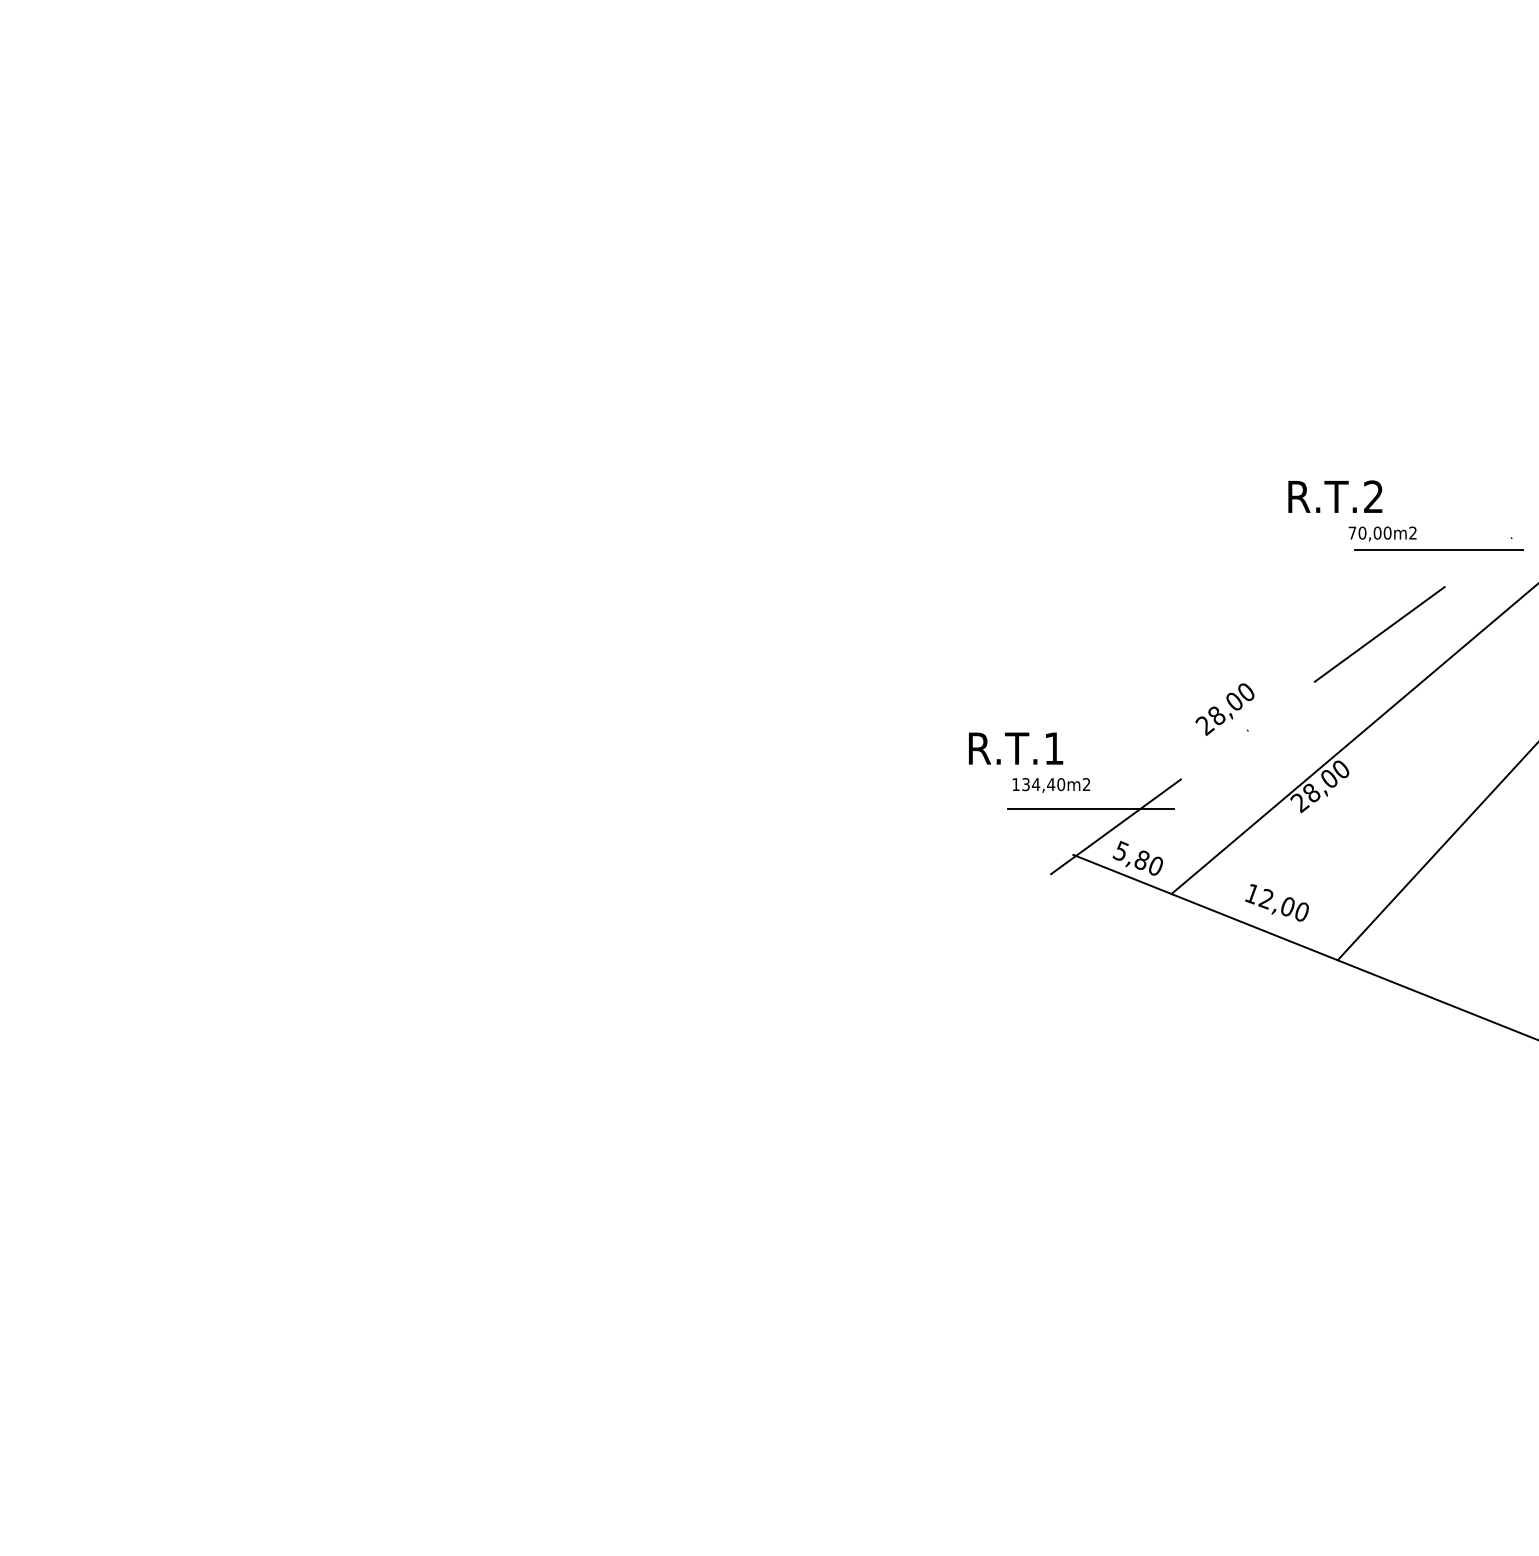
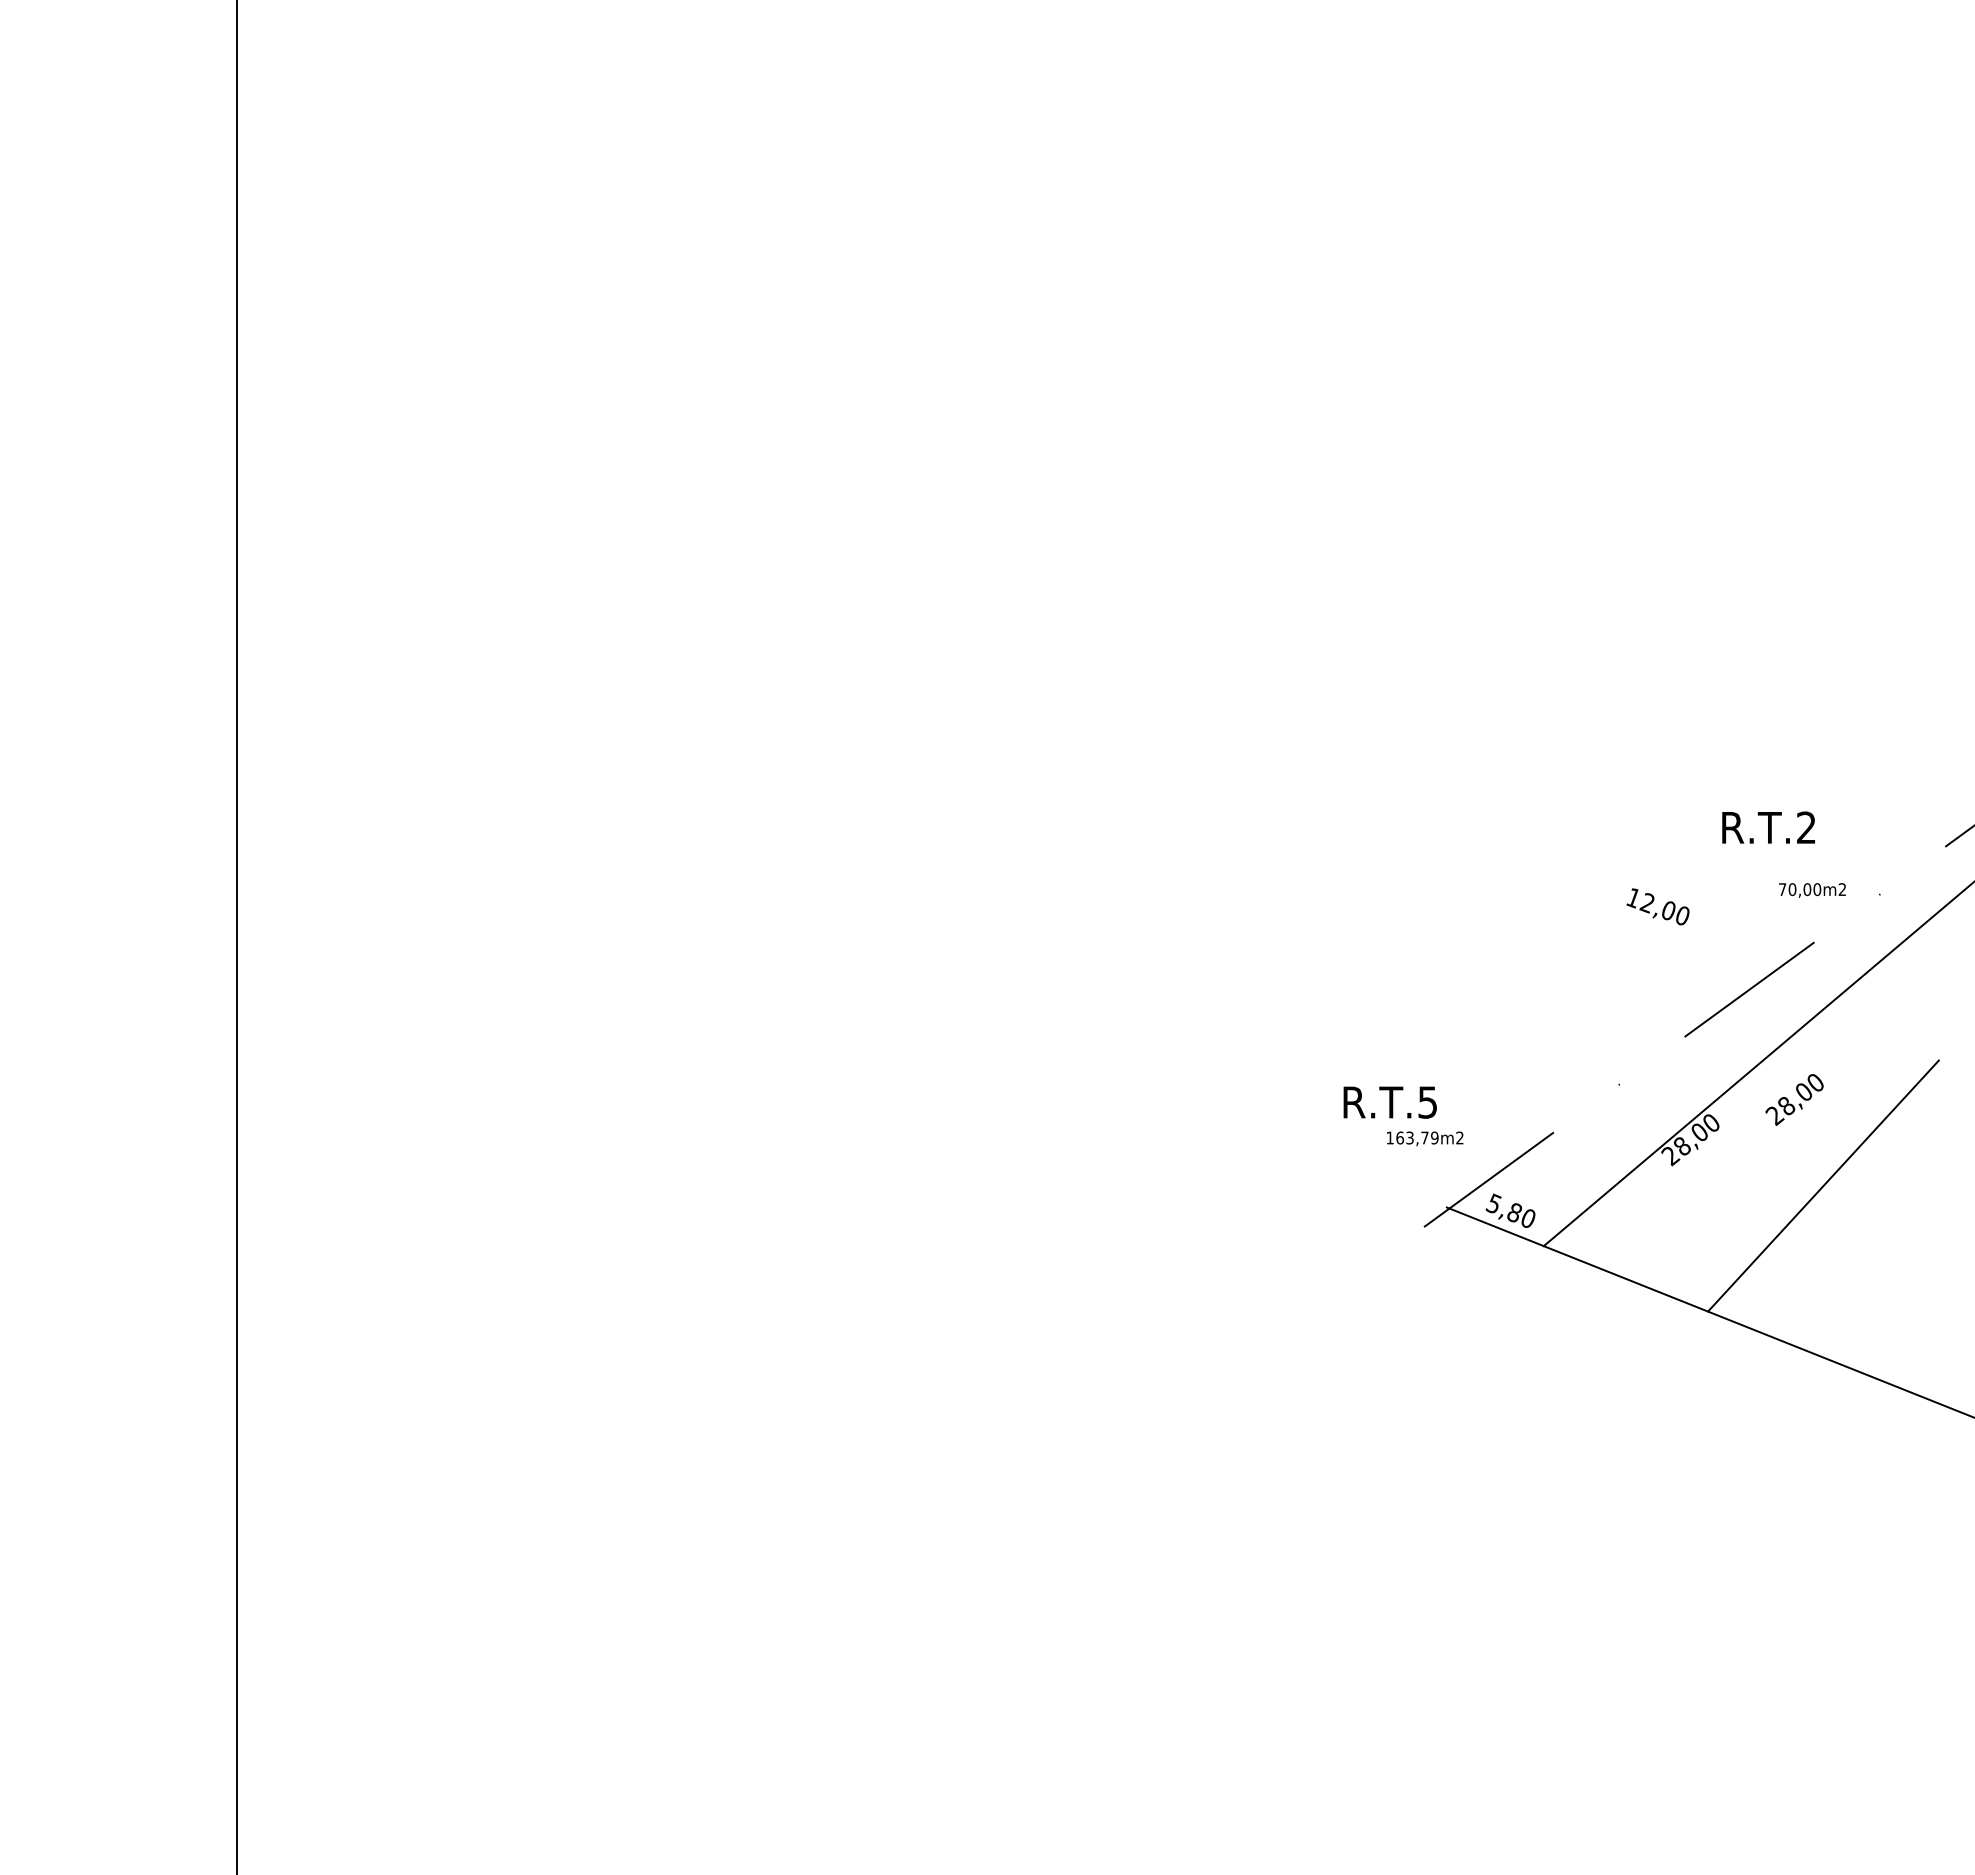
text: (1335, 496) -> (1768, 827), moved
text: (1382, 534) -> (1812, 890), moved
line: (1439, 550) -> (1808, 906), removed
text: (1224, 709) -> (1794, 1099), moved
text: (1053, 748) -> (1427, 1102), R.T.1 -> R.T.5
text: (1043, 784) -> (1417, 1137), 134,40m2 -> 163,79m2
line: (1091, 808) -> (1464, 1161), removed
text: (1276, 902) -> (1657, 906), moved

